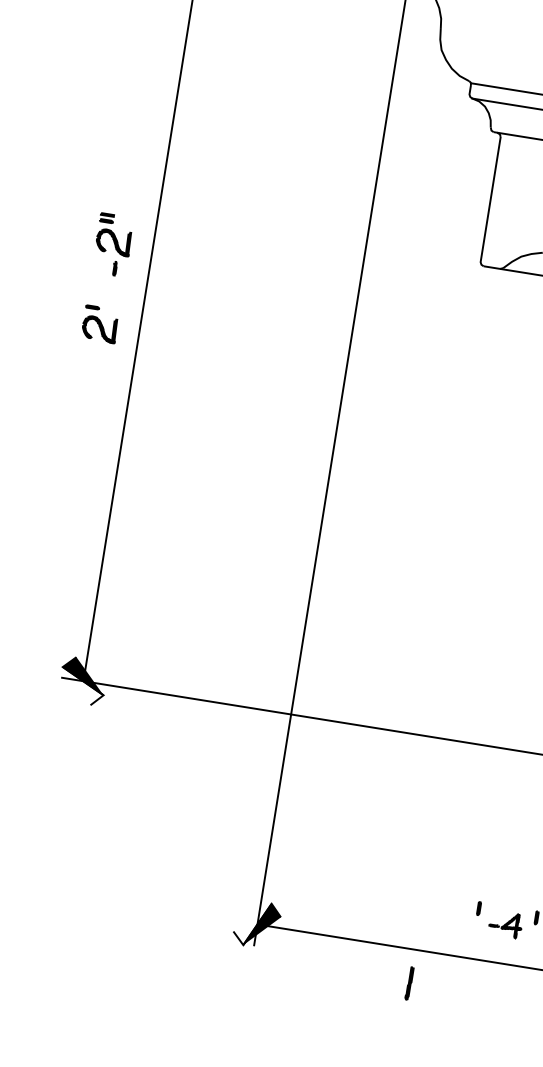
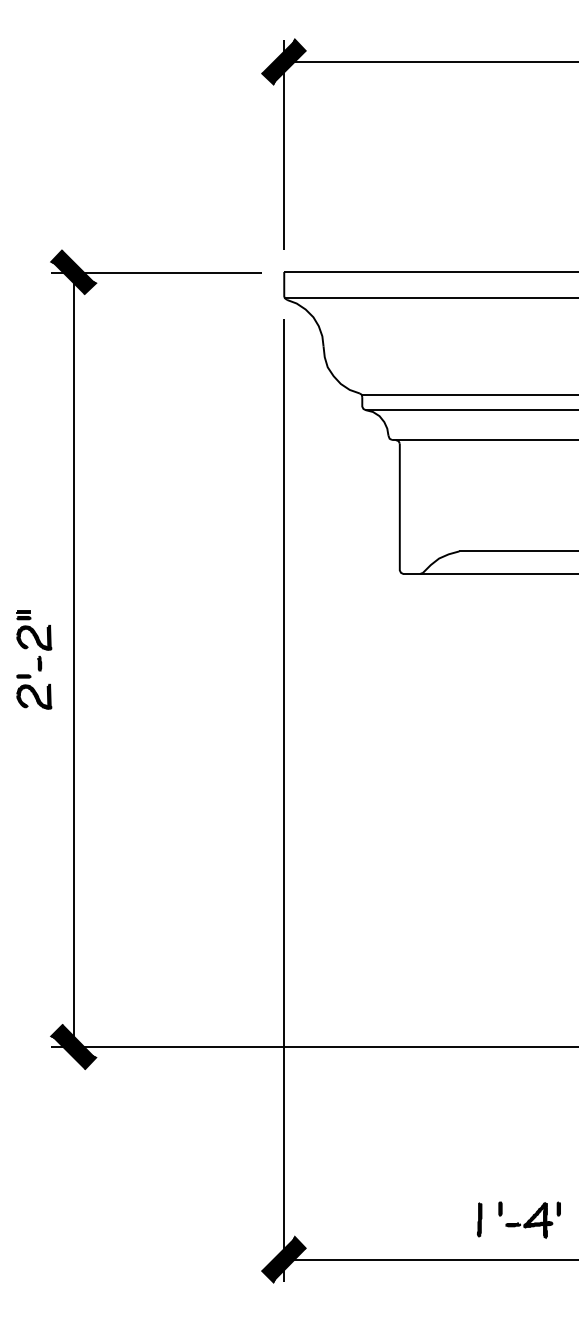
part: (113, 244) -> (34, 640), moved
fill: (82, 686) -> (73, 1052), added
fill: (250, 923) -> (277, 1259), added
part: (505, 924) -> (529, 1220), size x1.43
part: (409, 983) -> (479, 1219), moved

